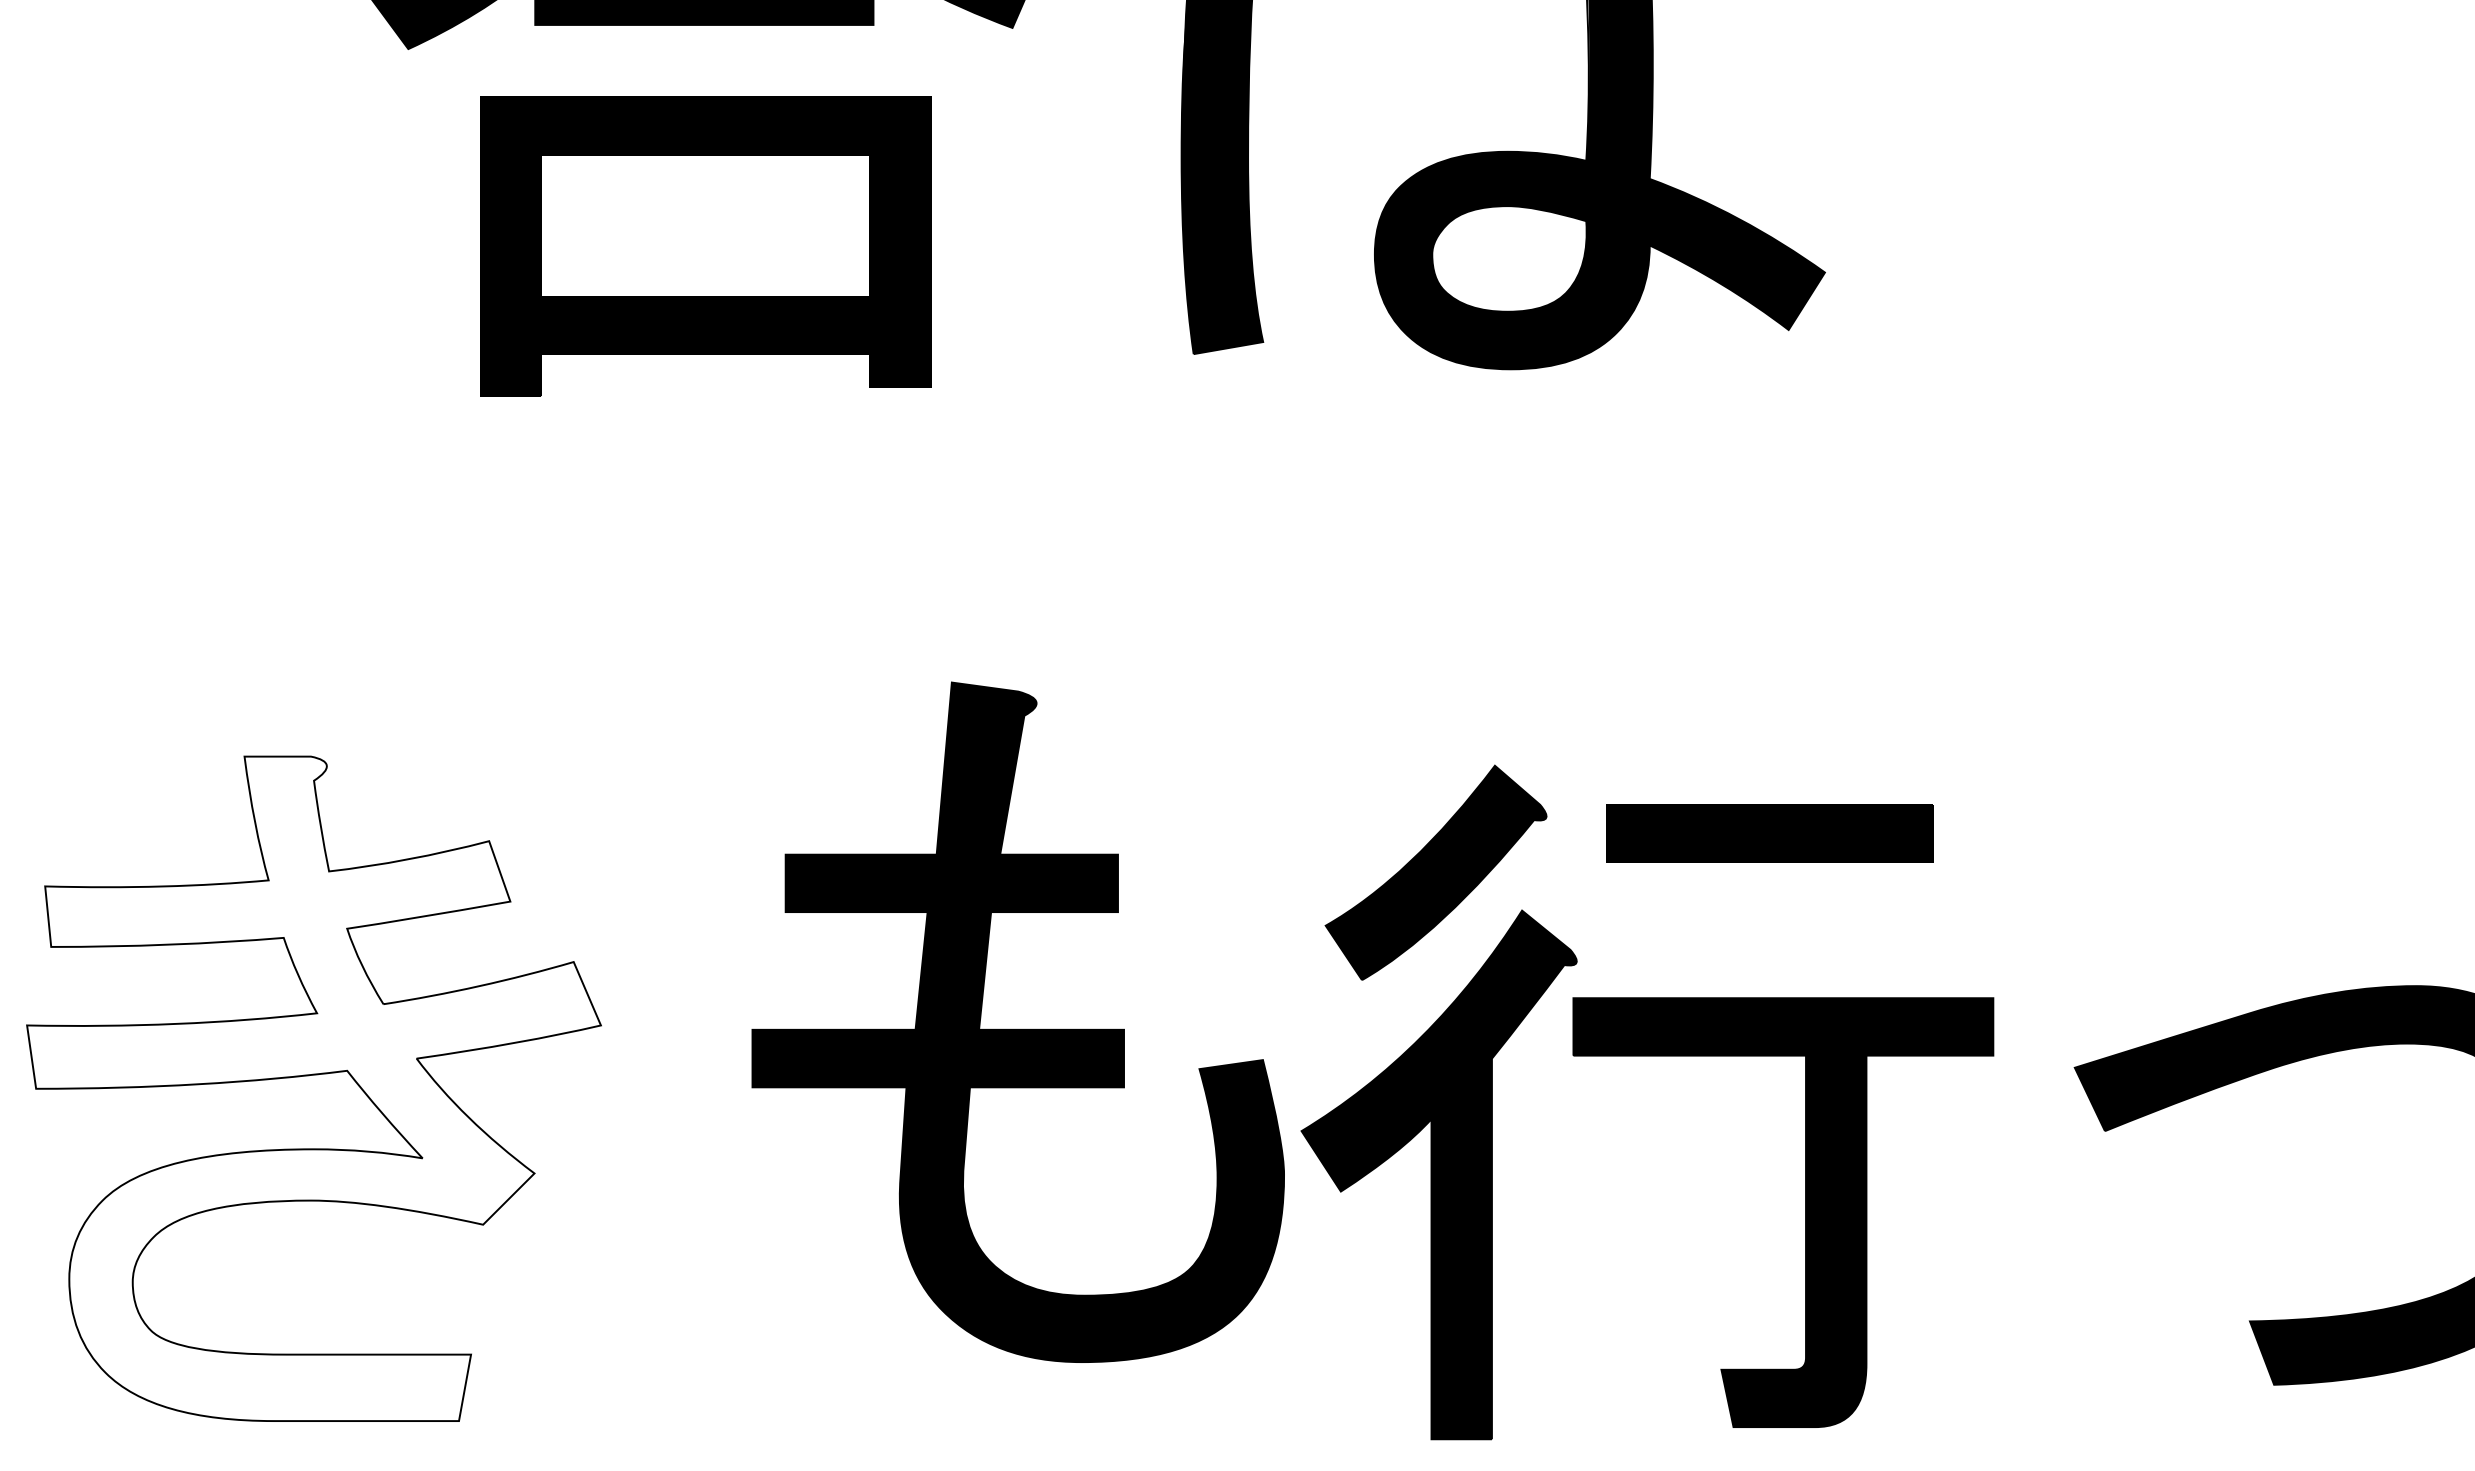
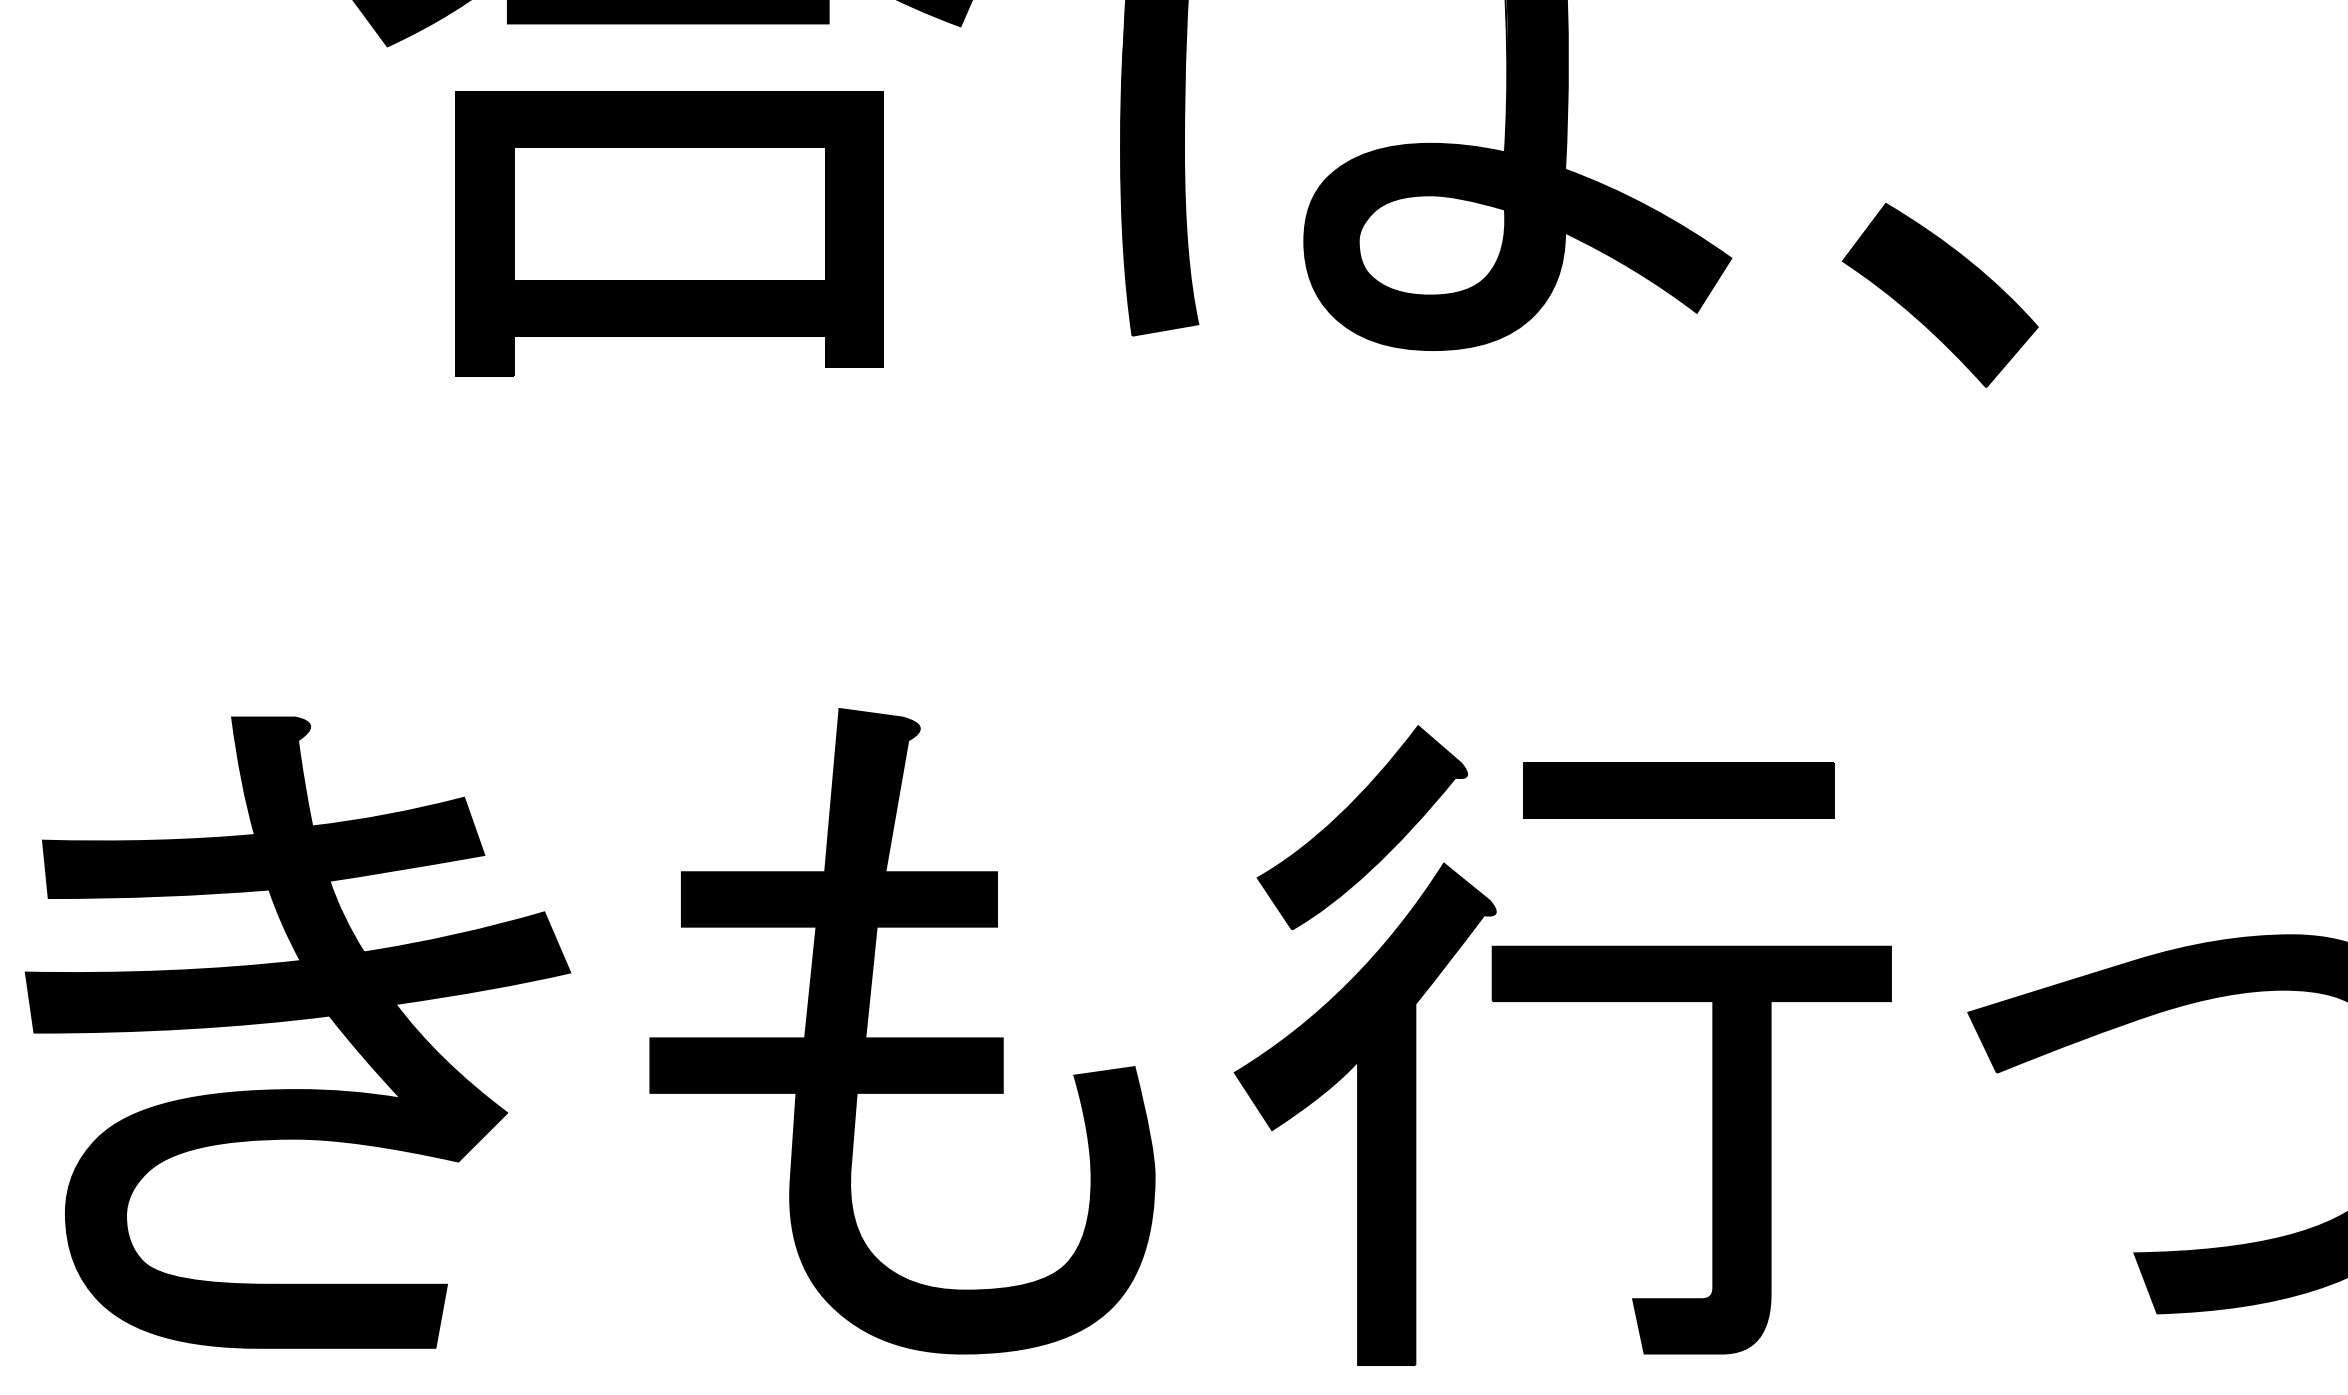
part: (2044, 311) -> (1939, 295), added
part: (1017, 1028) -> (901, 1037), moved
fill: (313, 1088) -> (297, 1032), added

